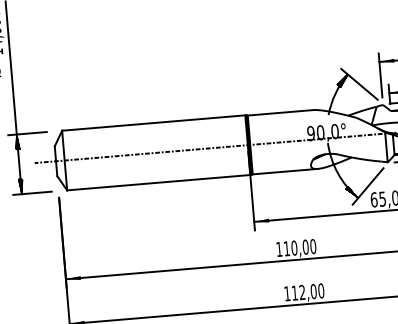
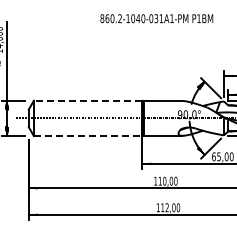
line: (152, 122) -> (87, 100), solid -> dashed
line: (159, 183) -> (88, 136), solid -> dashed

